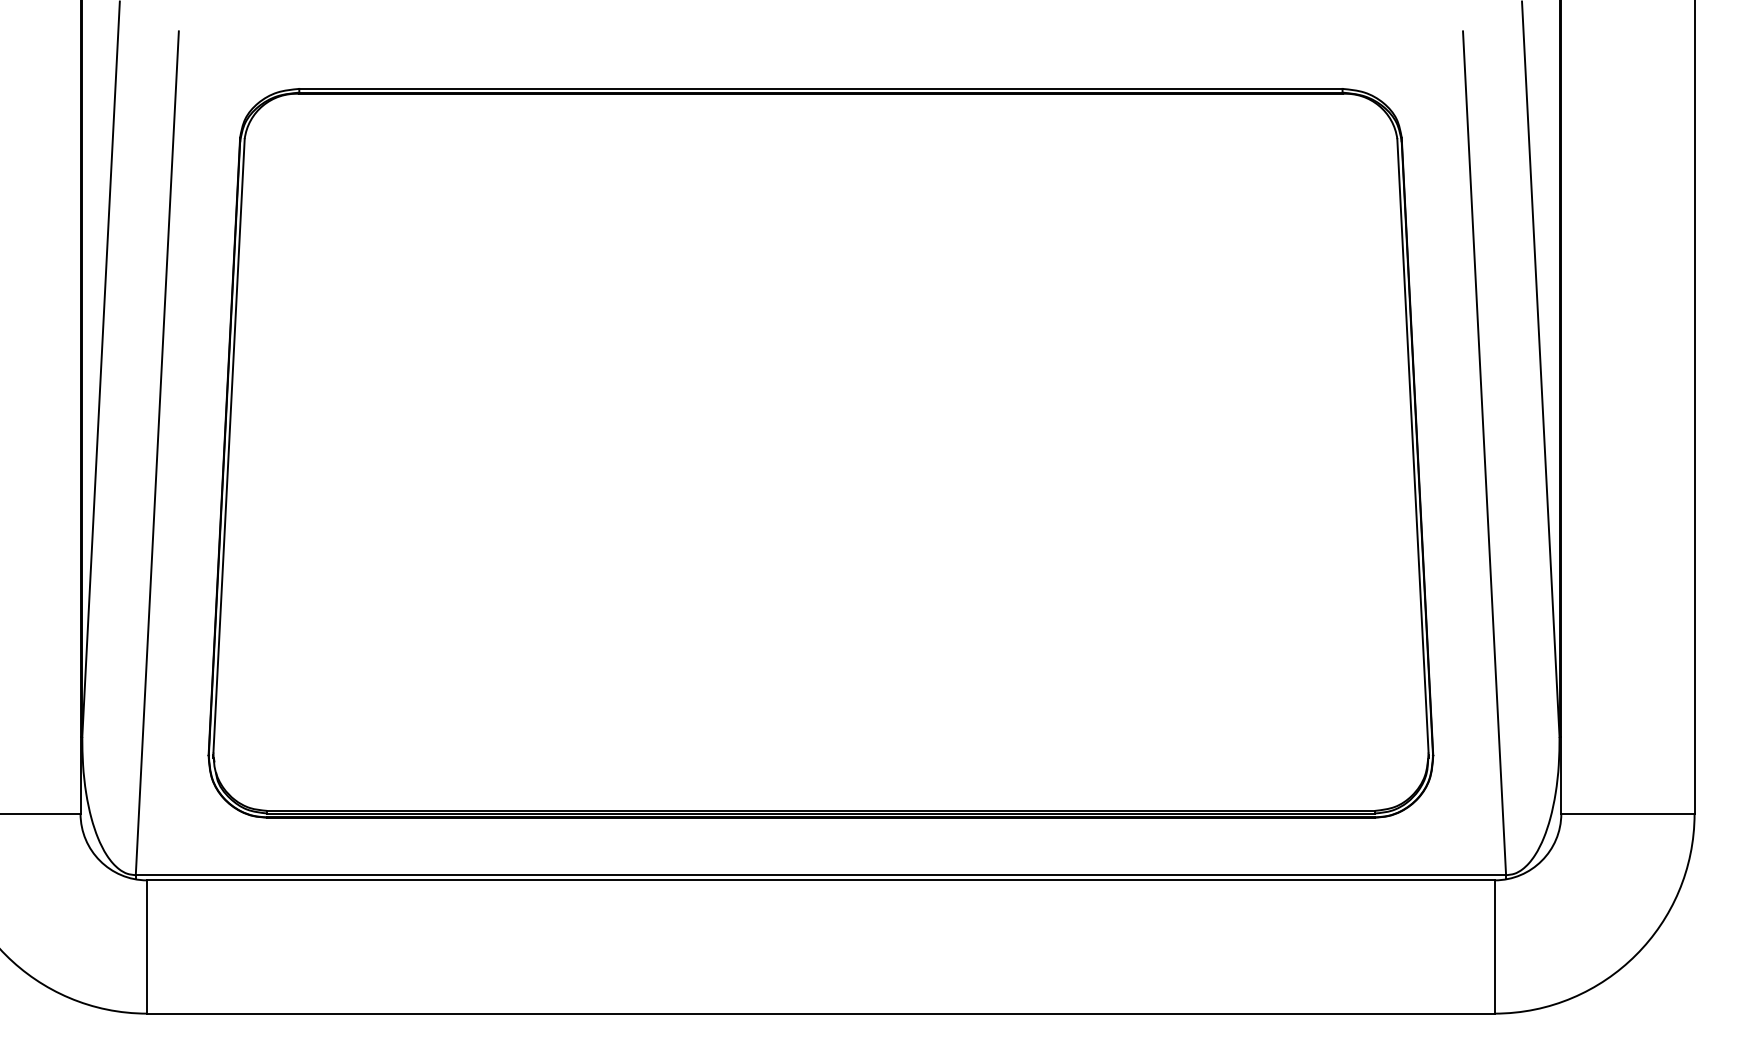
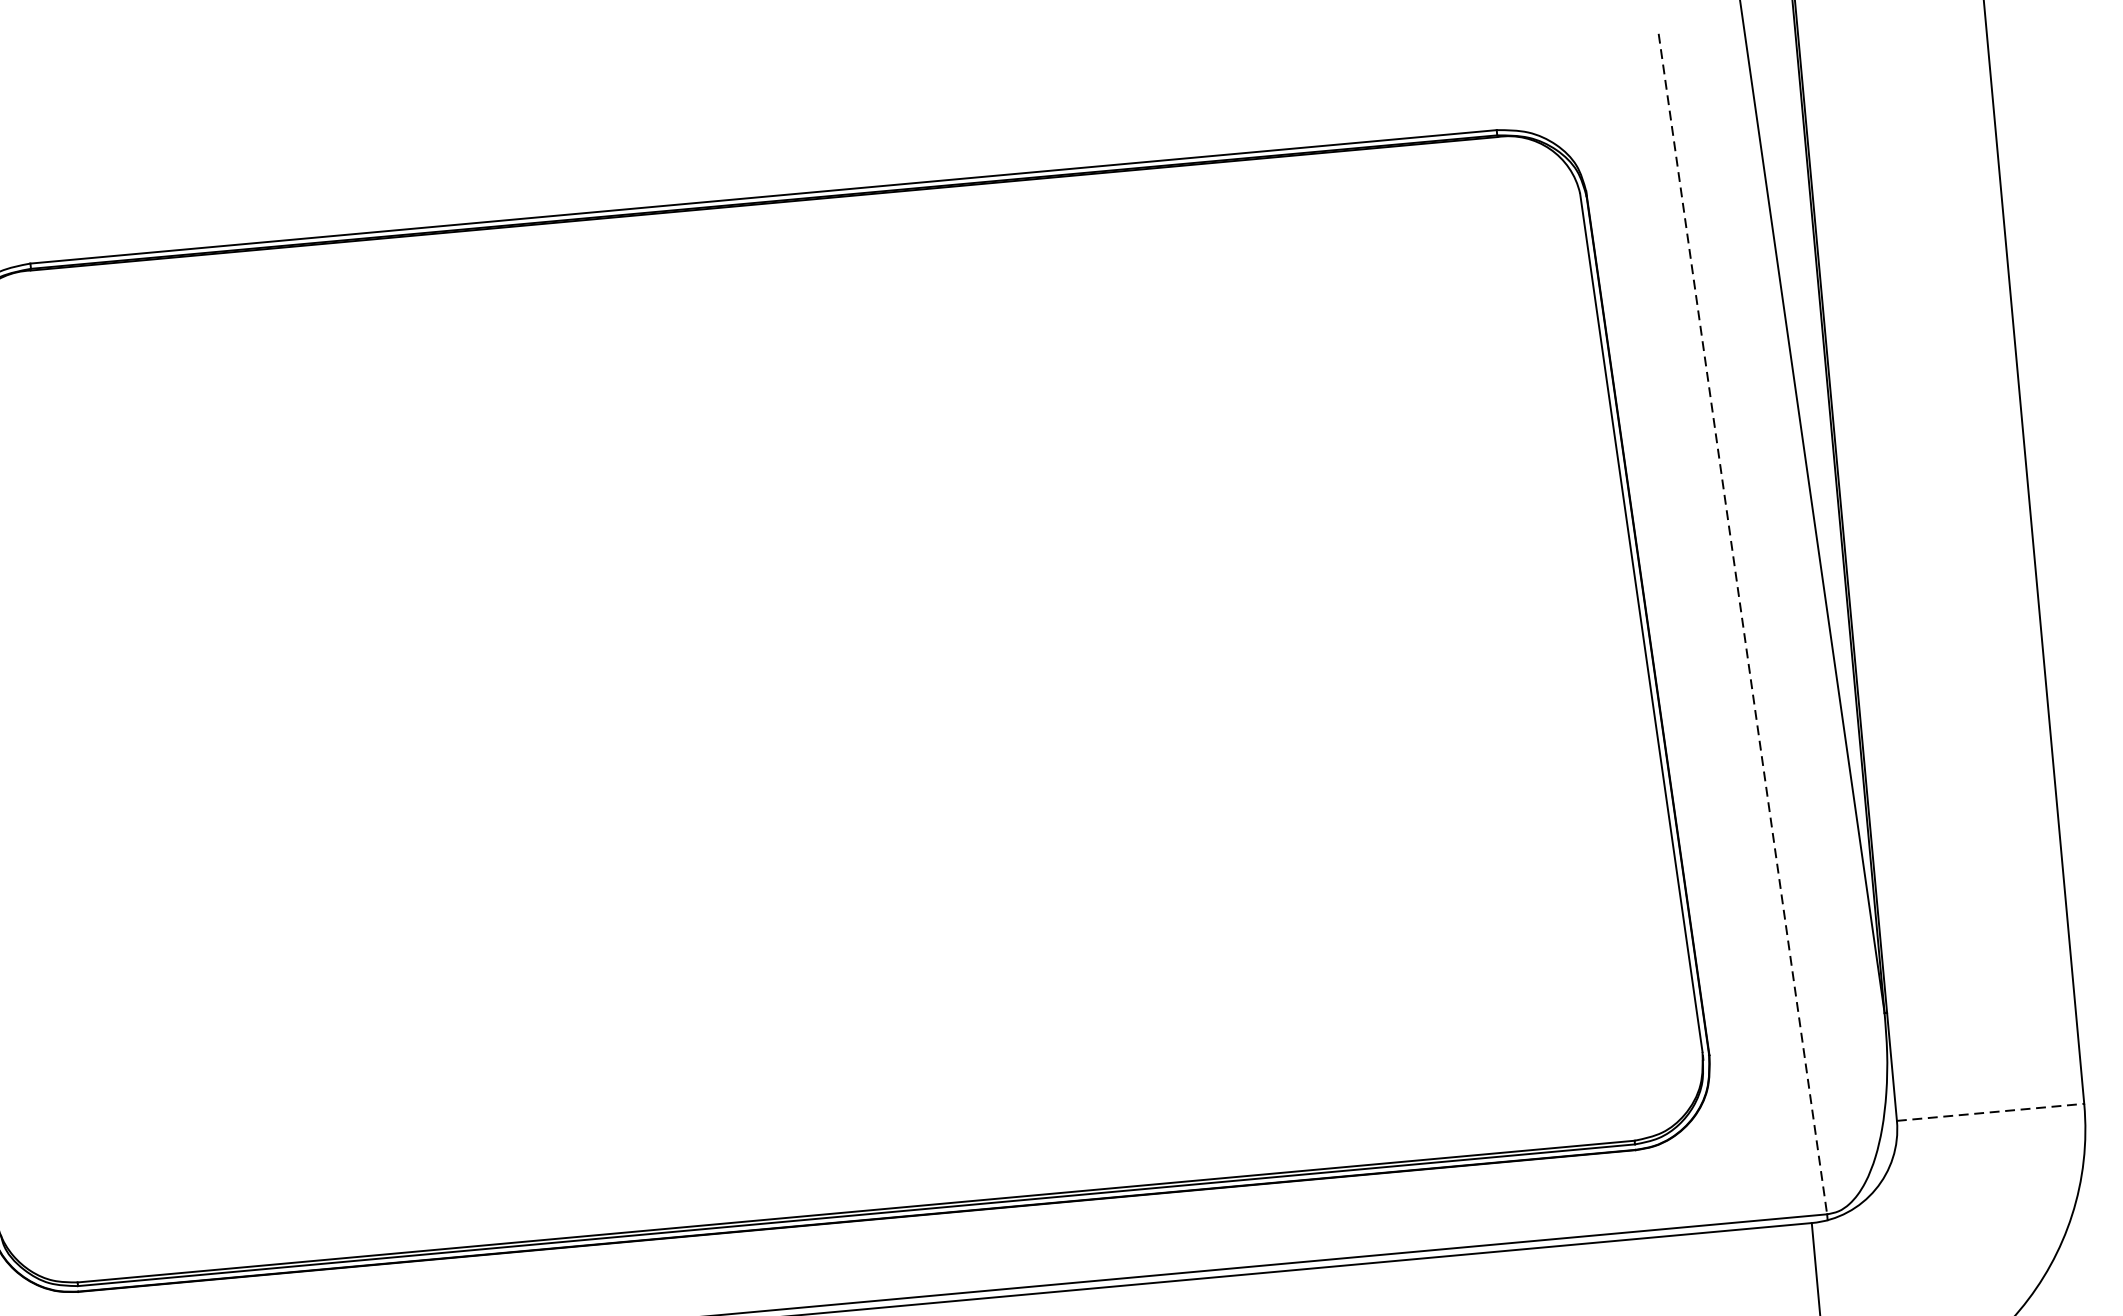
line: (1484, 453) -> (1742, 624), solid -> dashed
line: (1627, 813) -> (1989, 1112), solid -> dashed

